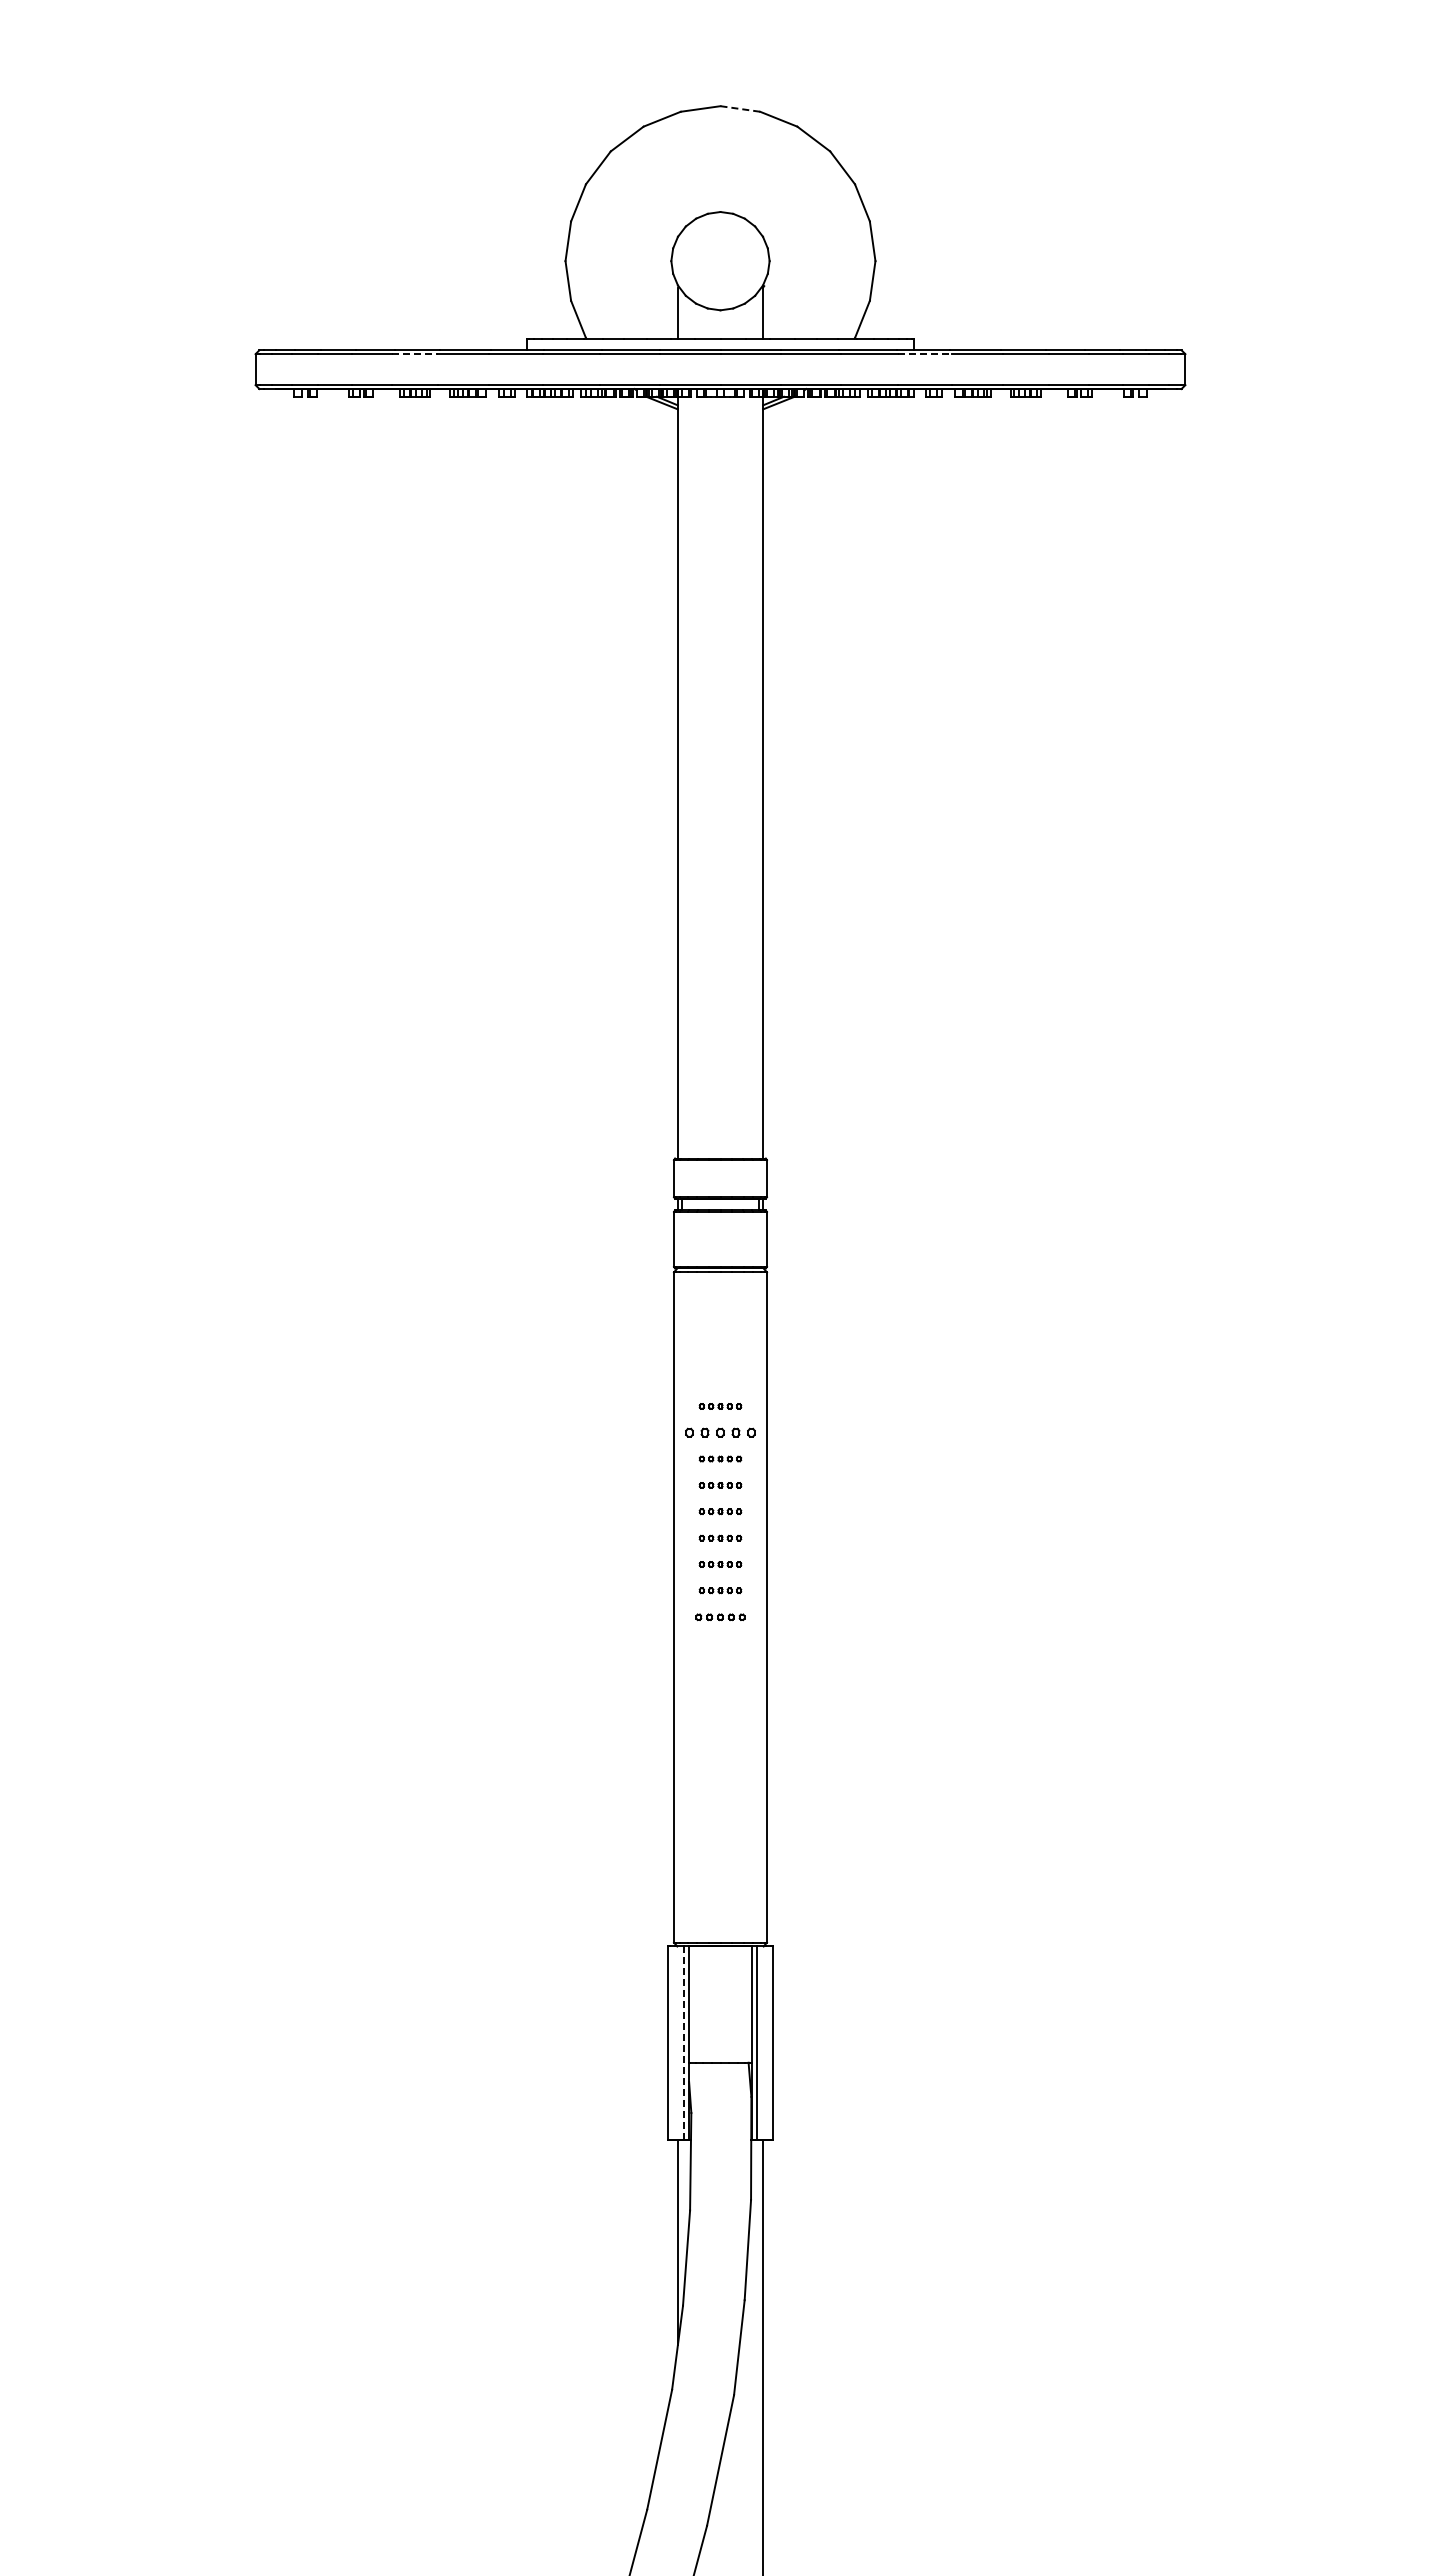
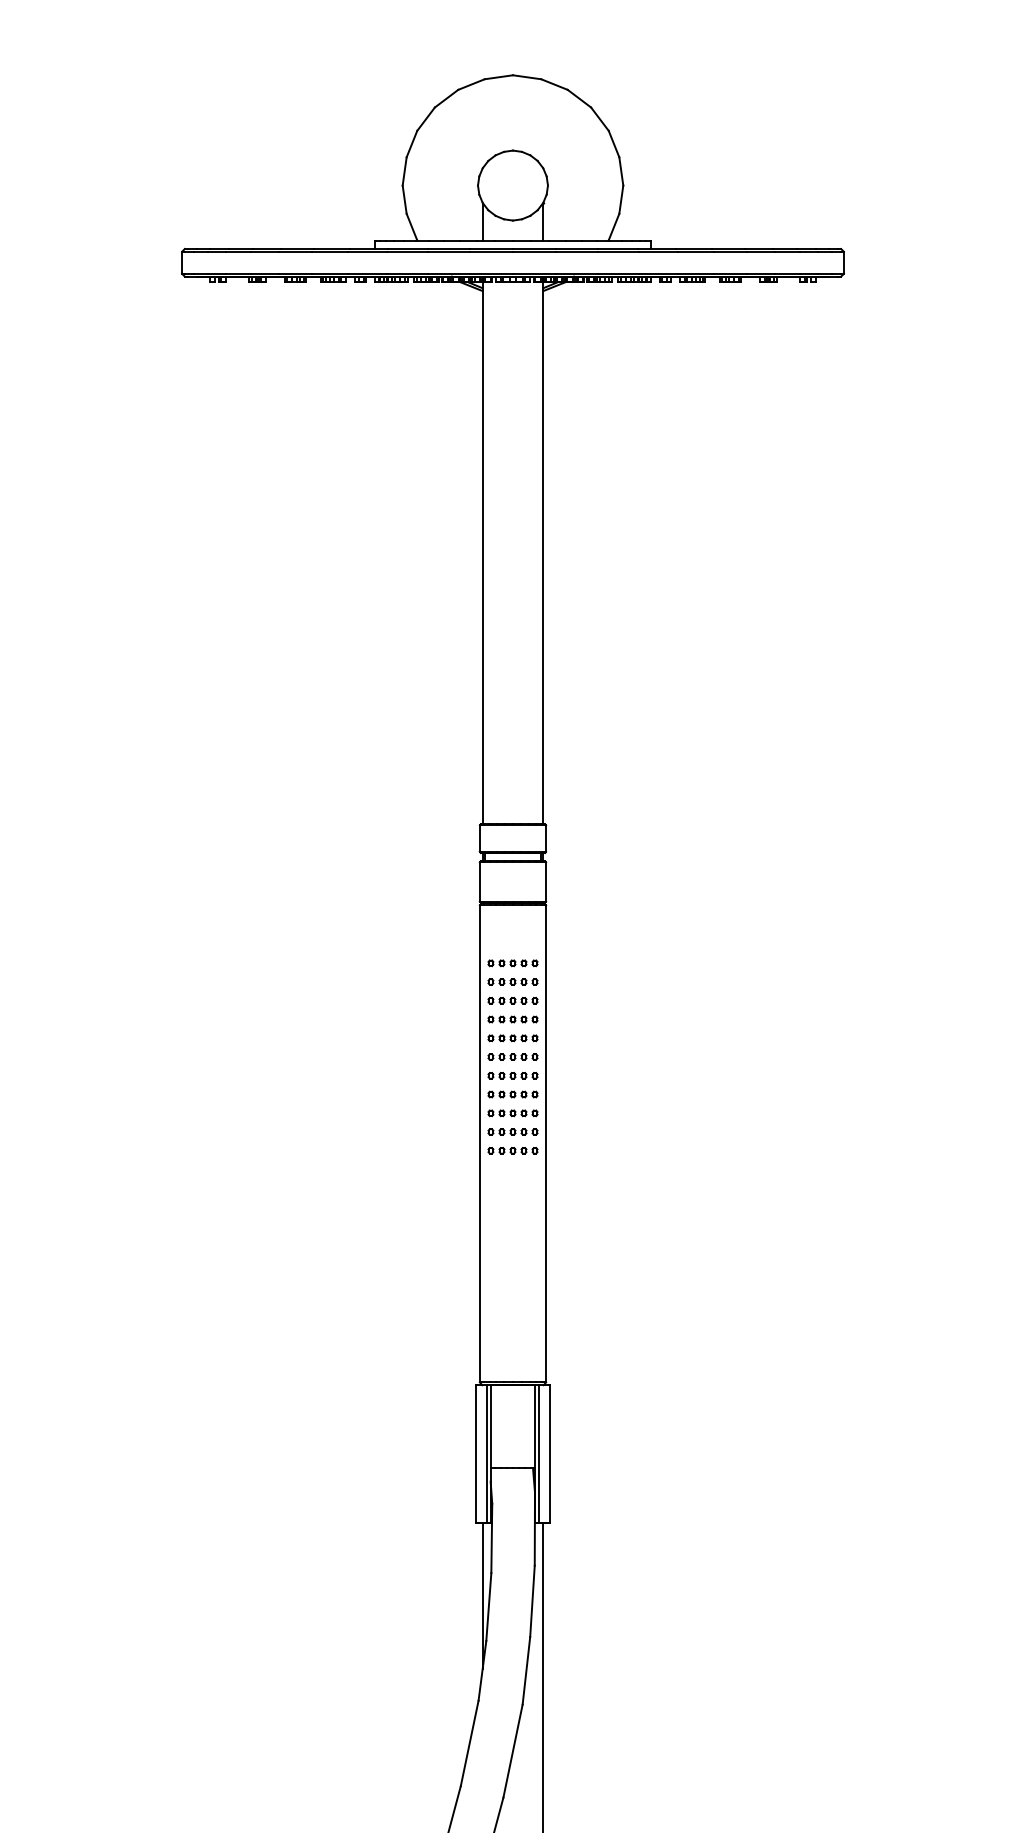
line: (740, 109) -> (527, 77), dashed -> solid
line: (415, 354) -> (295, 252), dashed -> solid
line: (924, 354) -> (658, 252), dashed -> solid
part: (720, 1353) -> (513, 963), added
part: (720, 1379) -> (513, 981), added
part: (720, 1406) -> (513, 1000), size x1.67
part: (720, 1458) -> (513, 1037), size x1.67
part: (720, 1485) -> (513, 1057), size x1.67
part: (720, 1511) -> (513, 1075), size x1.67
part: (720, 1538) -> (513, 1094), size x1.67
part: (720, 1564) -> (513, 1113), size x1.67
part: (720, 1590) -> (513, 1131), size x1.67
part: (720, 1617) -> (513, 1151), size x1.43
line: (683, 2043) -> (486, 1454), dashed -> solid

